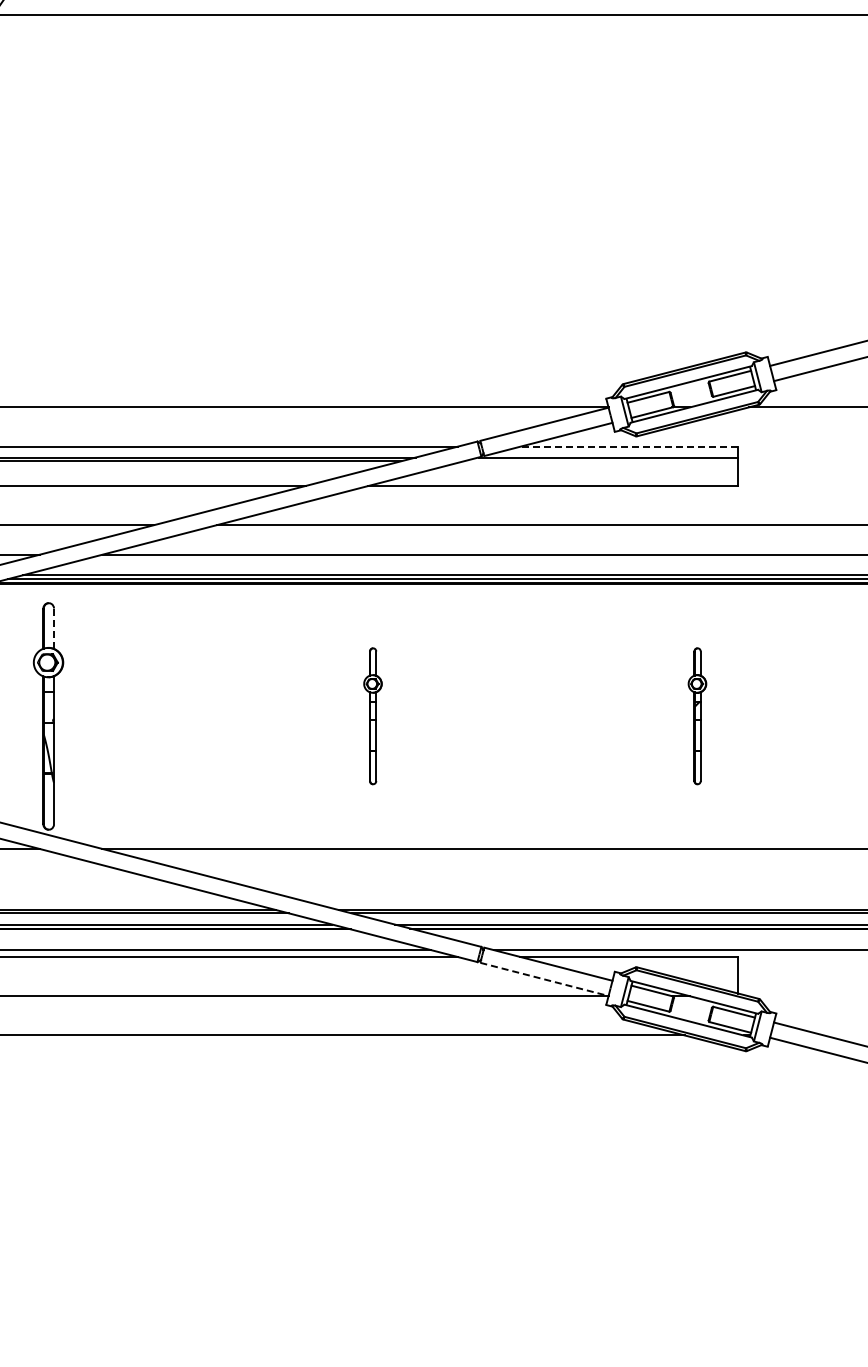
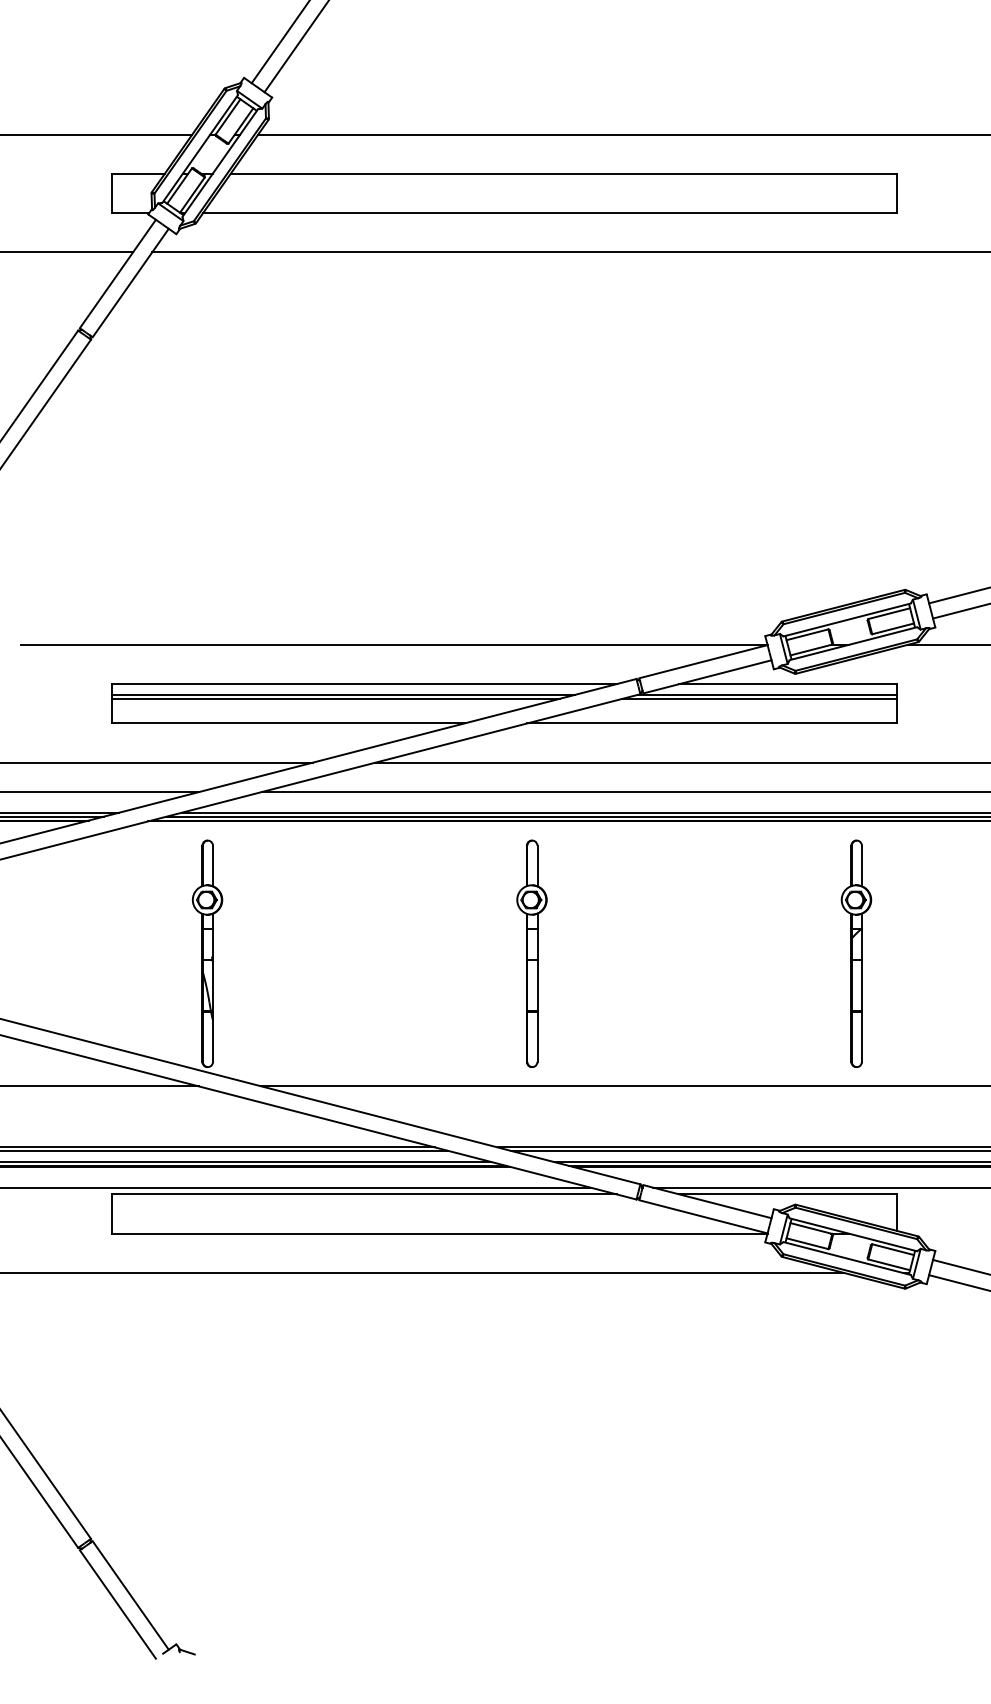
line: (629, 447) -> (788, 684), dashed -> solid
line: (600, 461) -> (759, 698), added
line: (54, 628) -> (213, 865), dashed -> solid
part: (372, 716) -> (531, 953), size x1.67
part: (697, 716) -> (856, 953), size x1.67
line: (544, 979) -> (703, 1216), dashed -> solid

